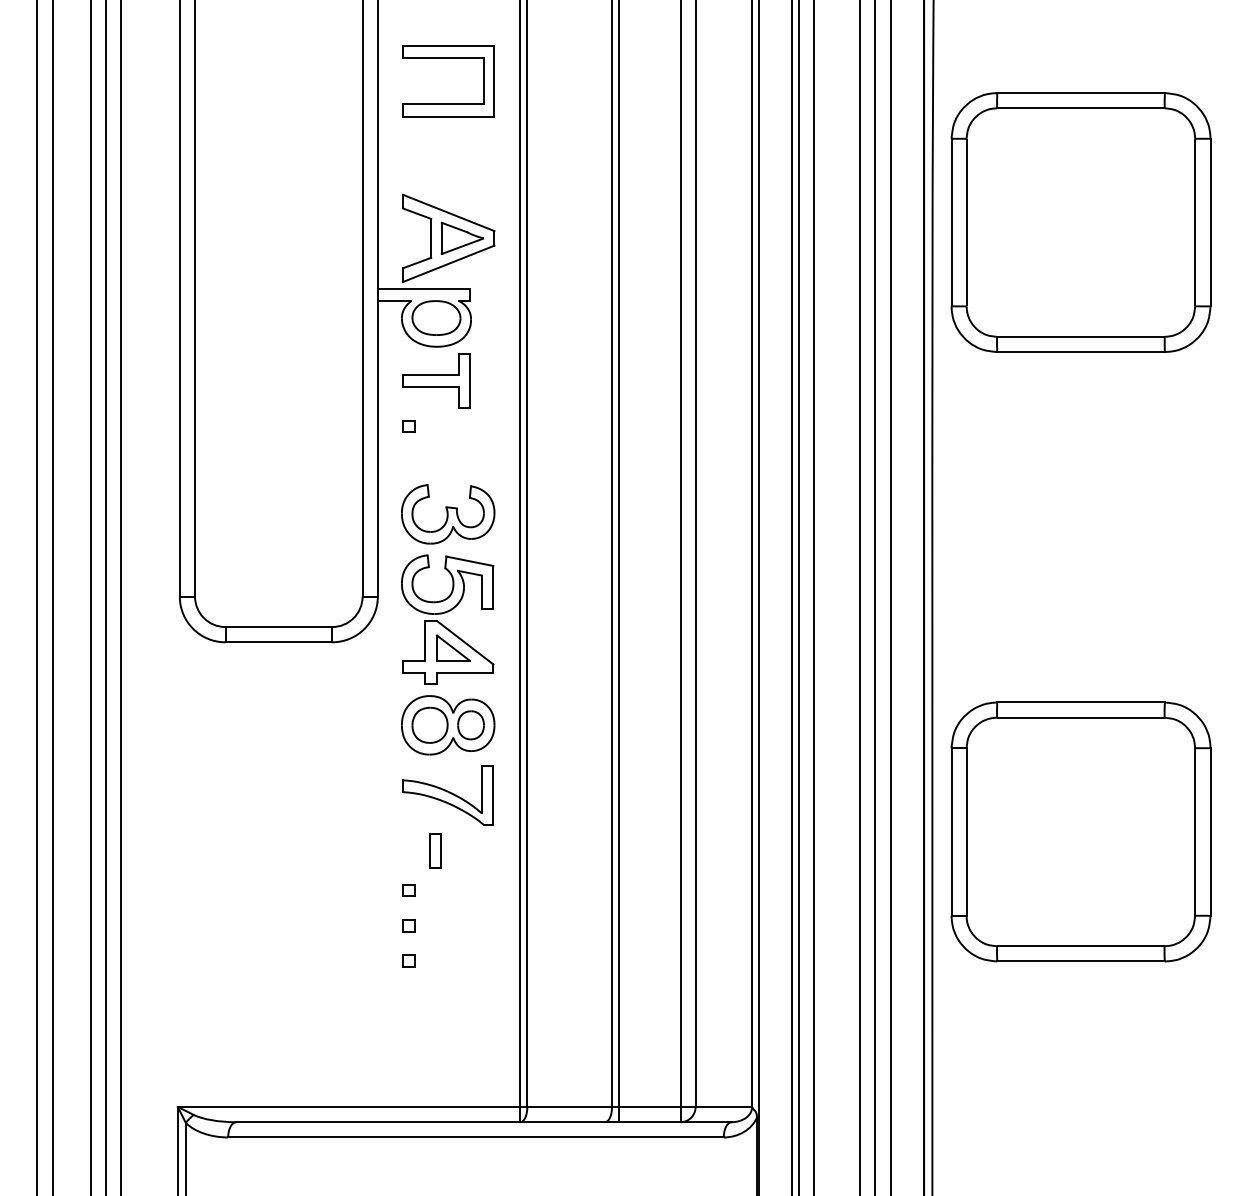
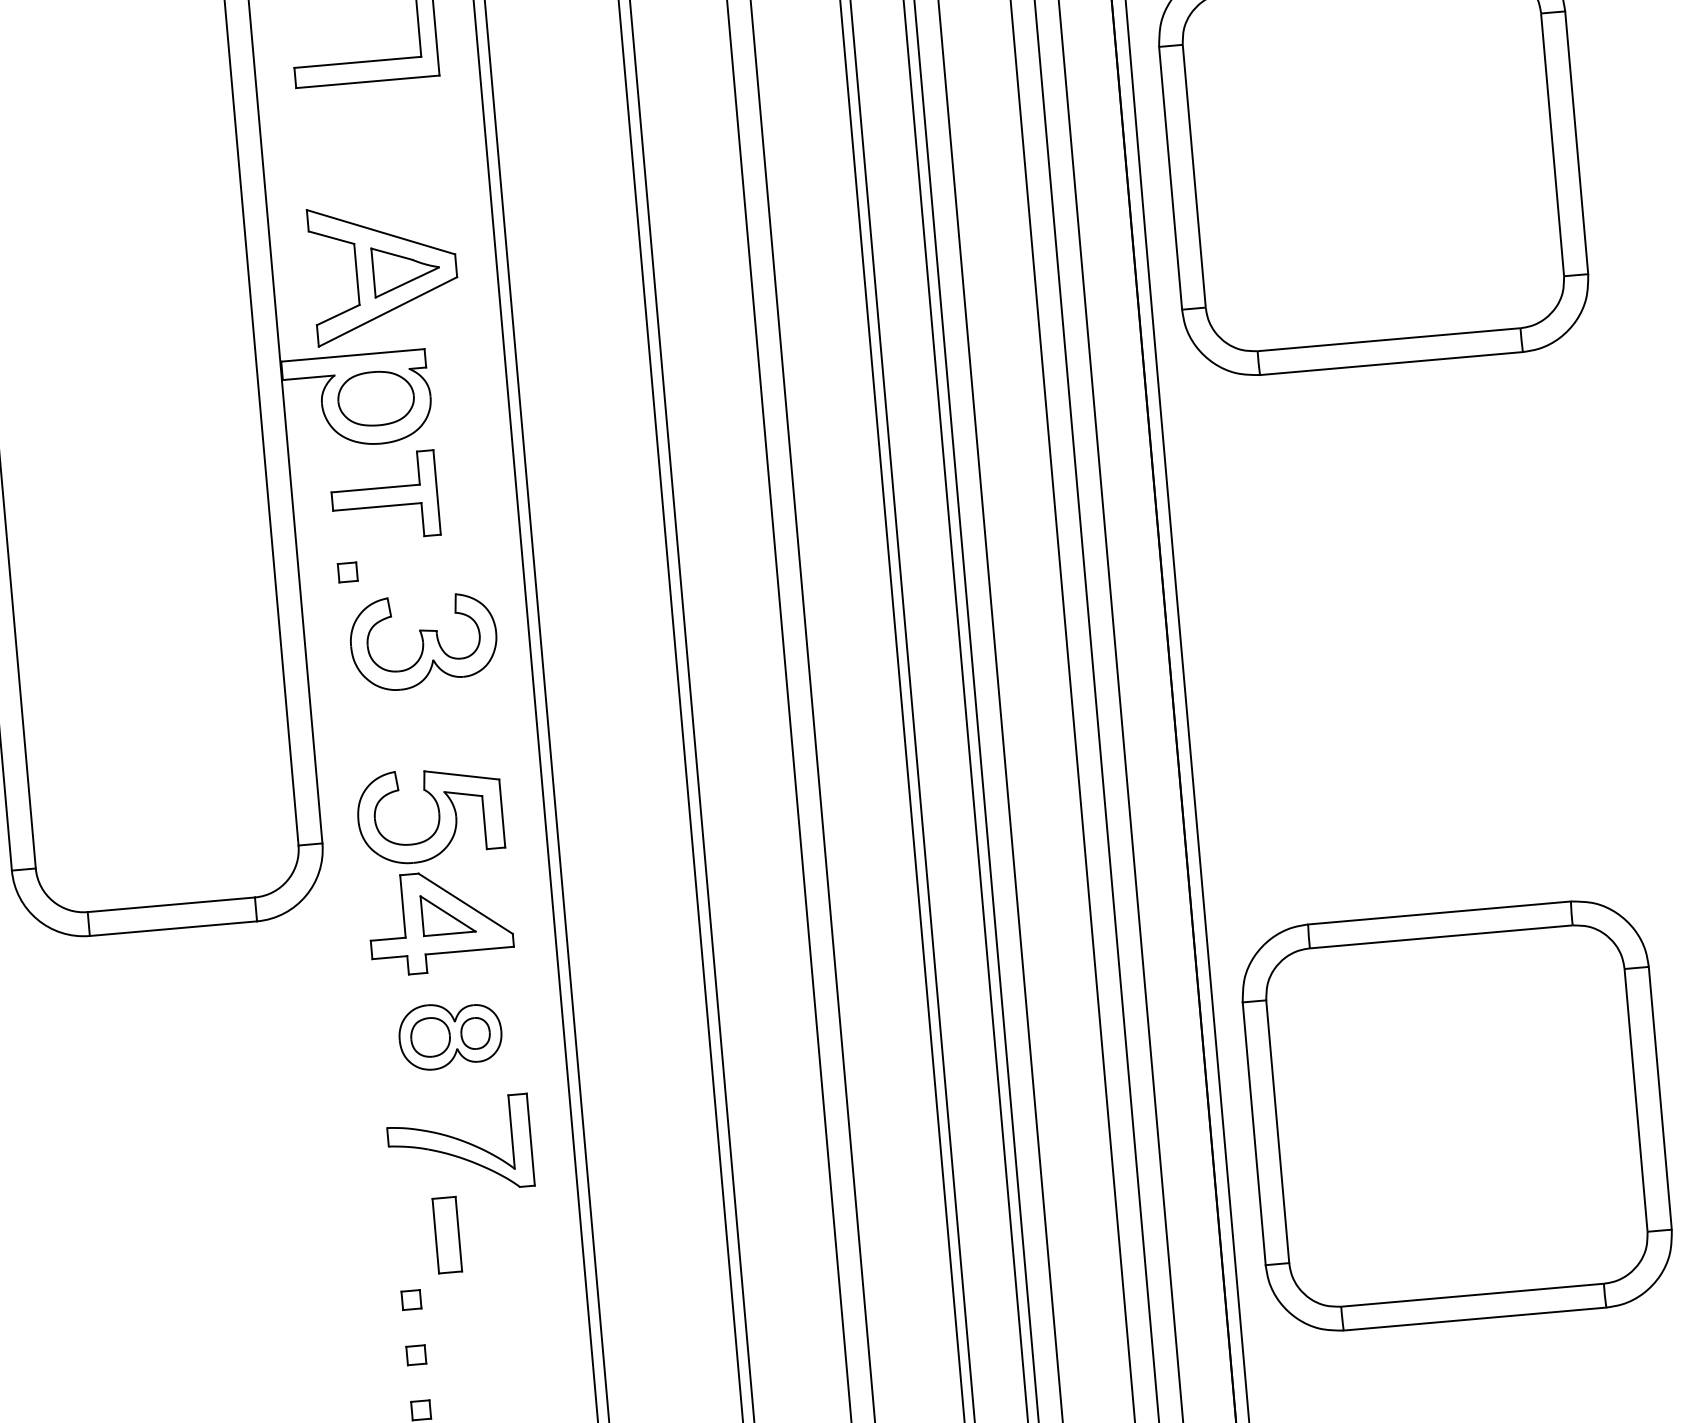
part: (448, 514) -> (424, 641), moved
part: (448, 725) -> (450, 1035), size x0.7
part: (435, 850) -> (447, 1233), size x1.4

